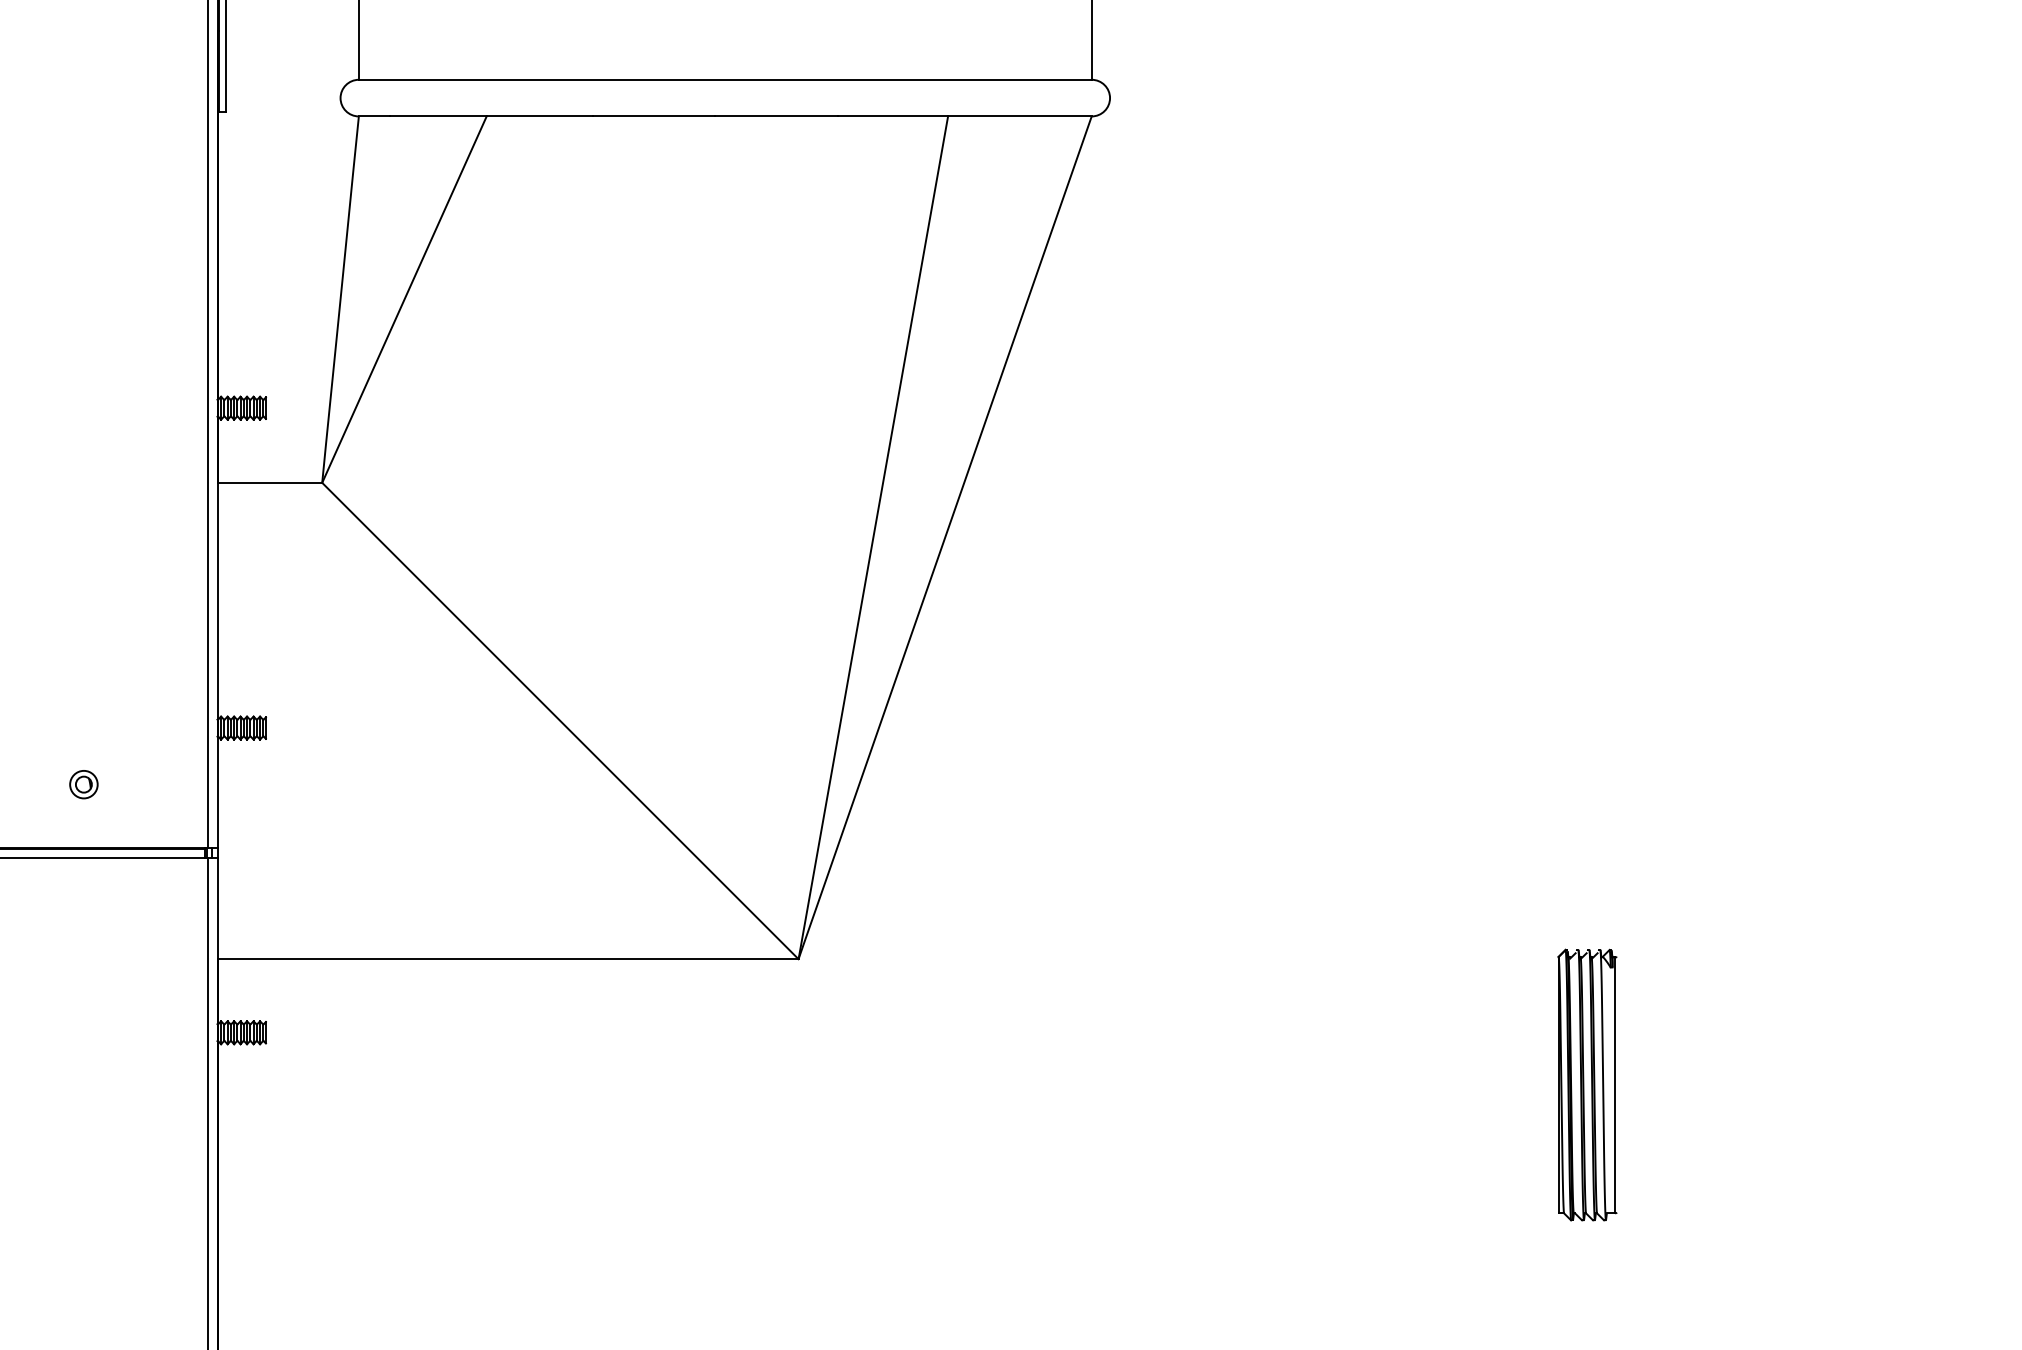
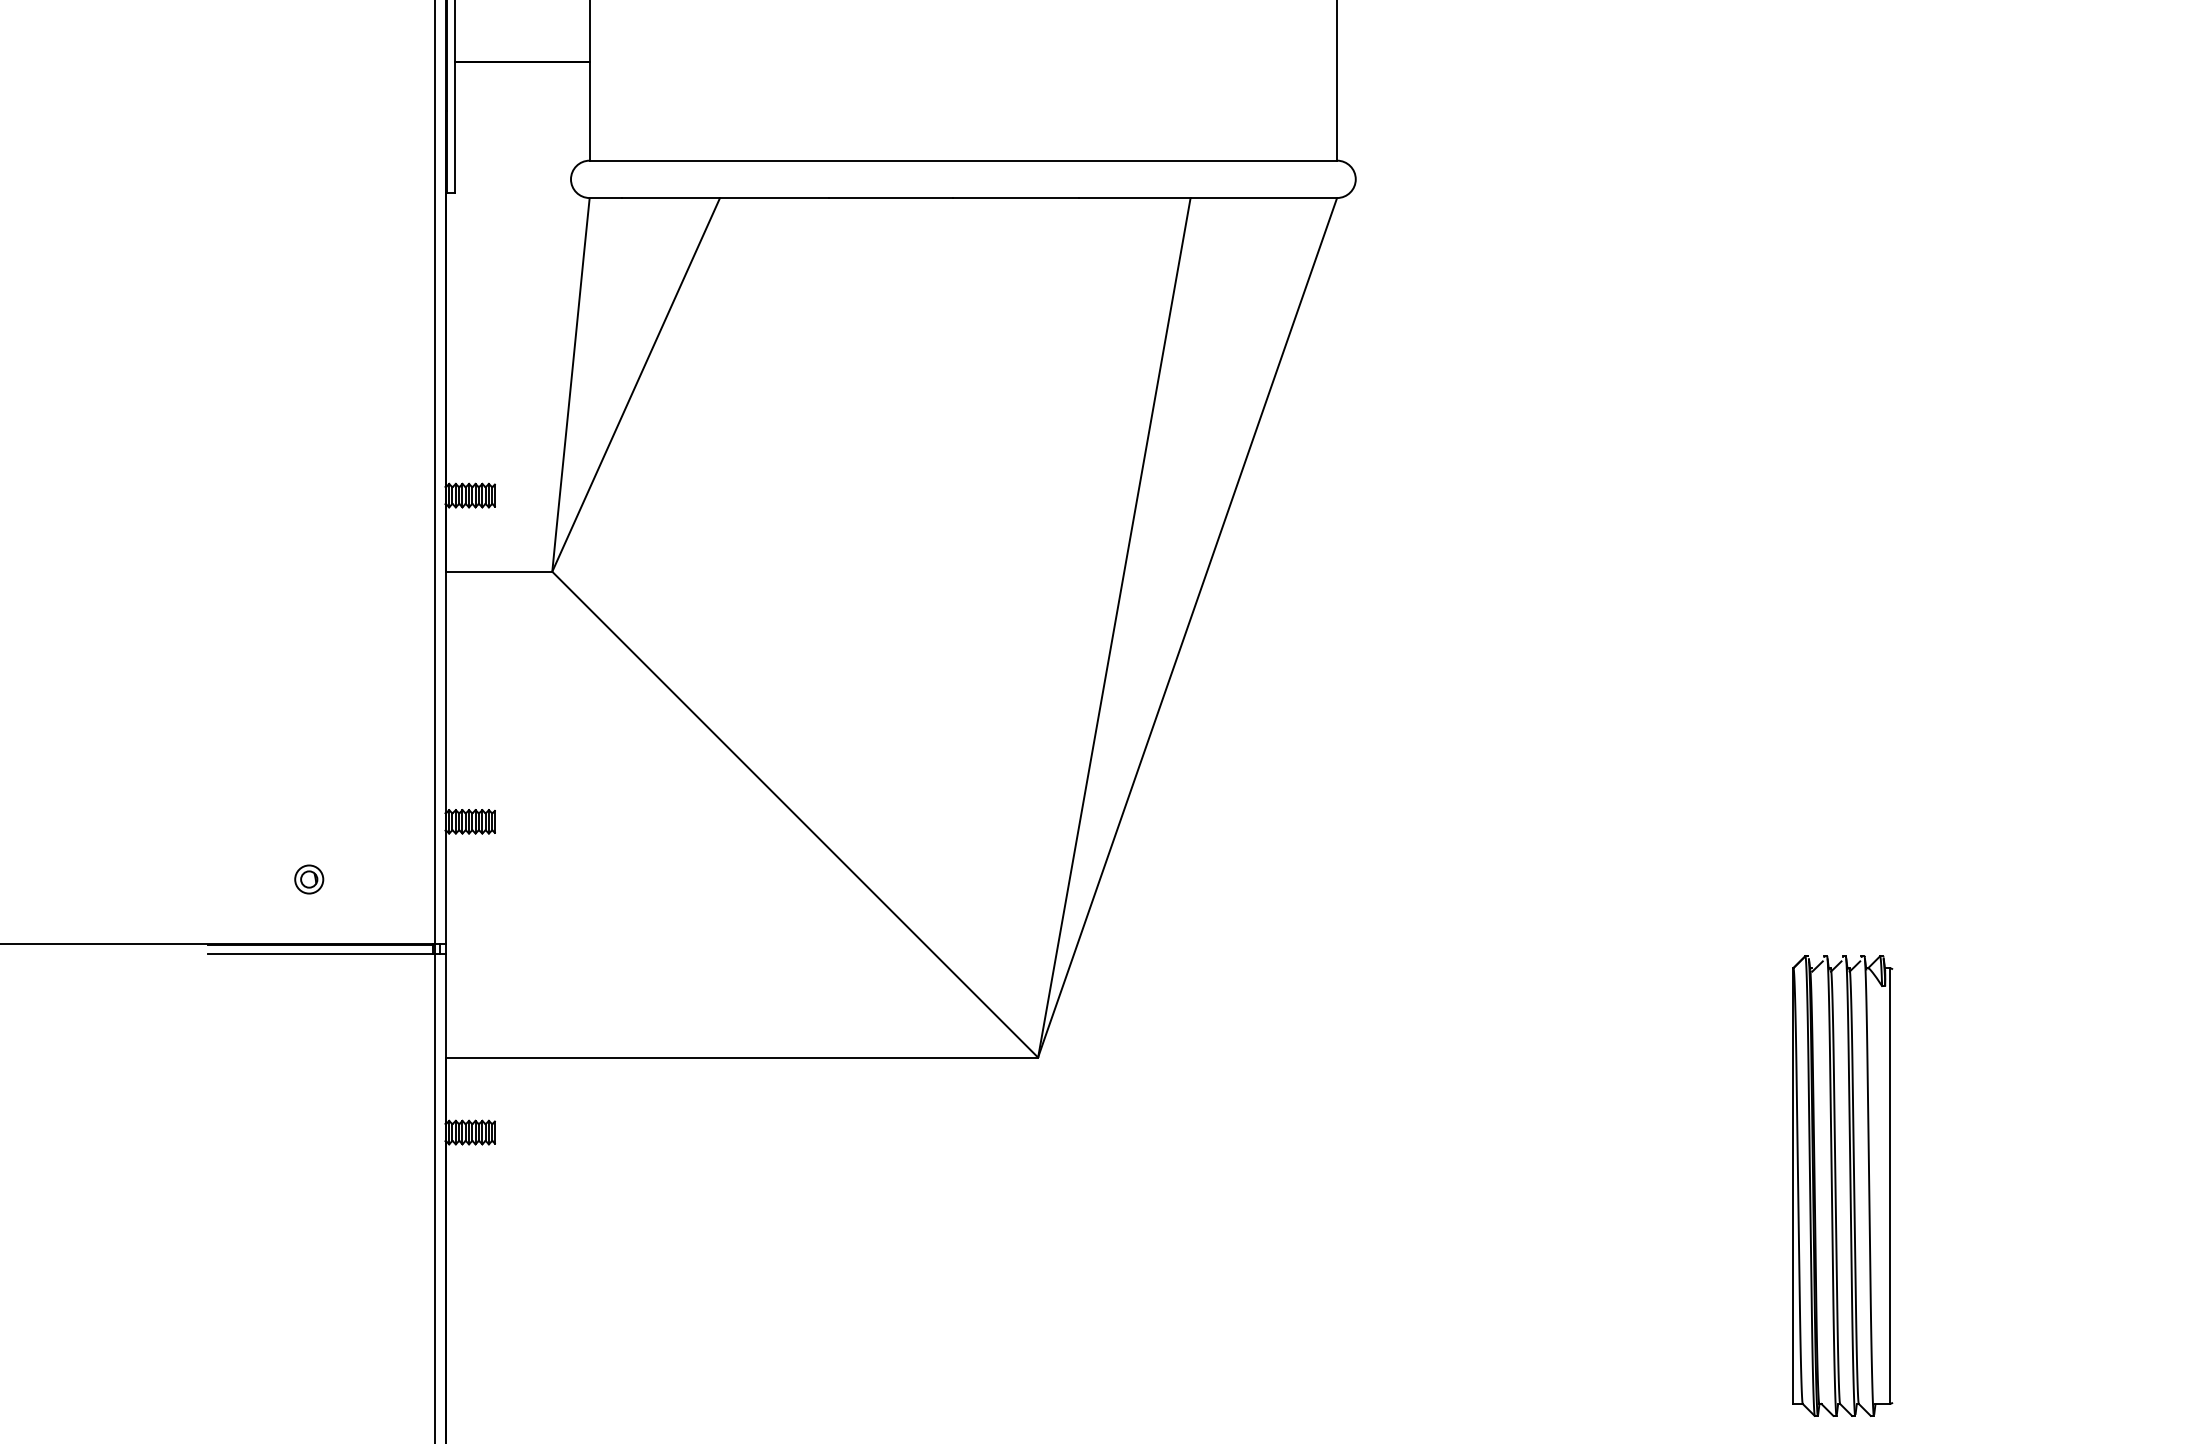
part: (1587, 1084) -> (1842, 1185), size x1.67

